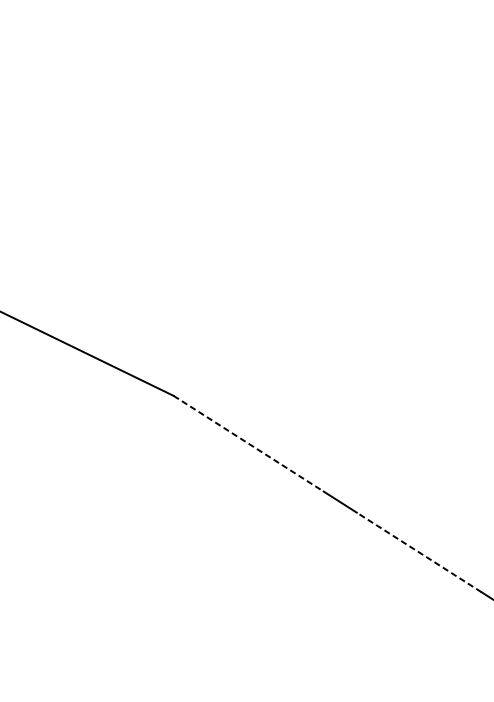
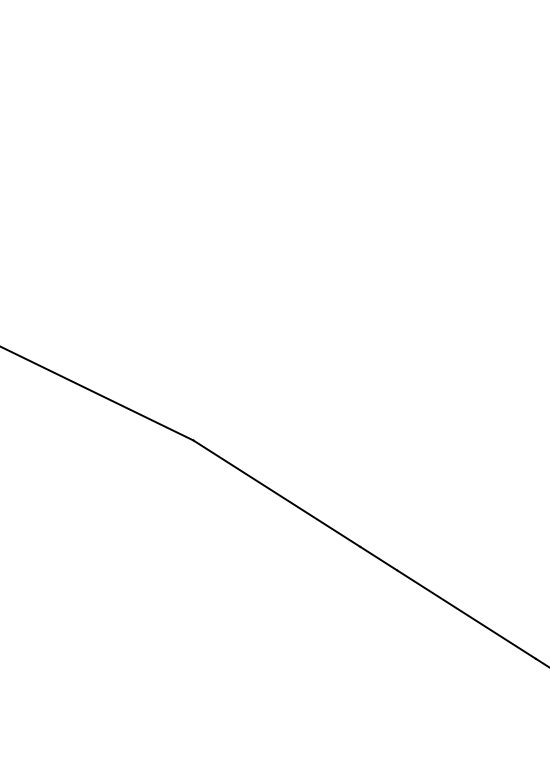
line: (249, 443) -> (277, 493), dashed -> solid
line: (419, 552) -> (466, 614), dashed -> solid

